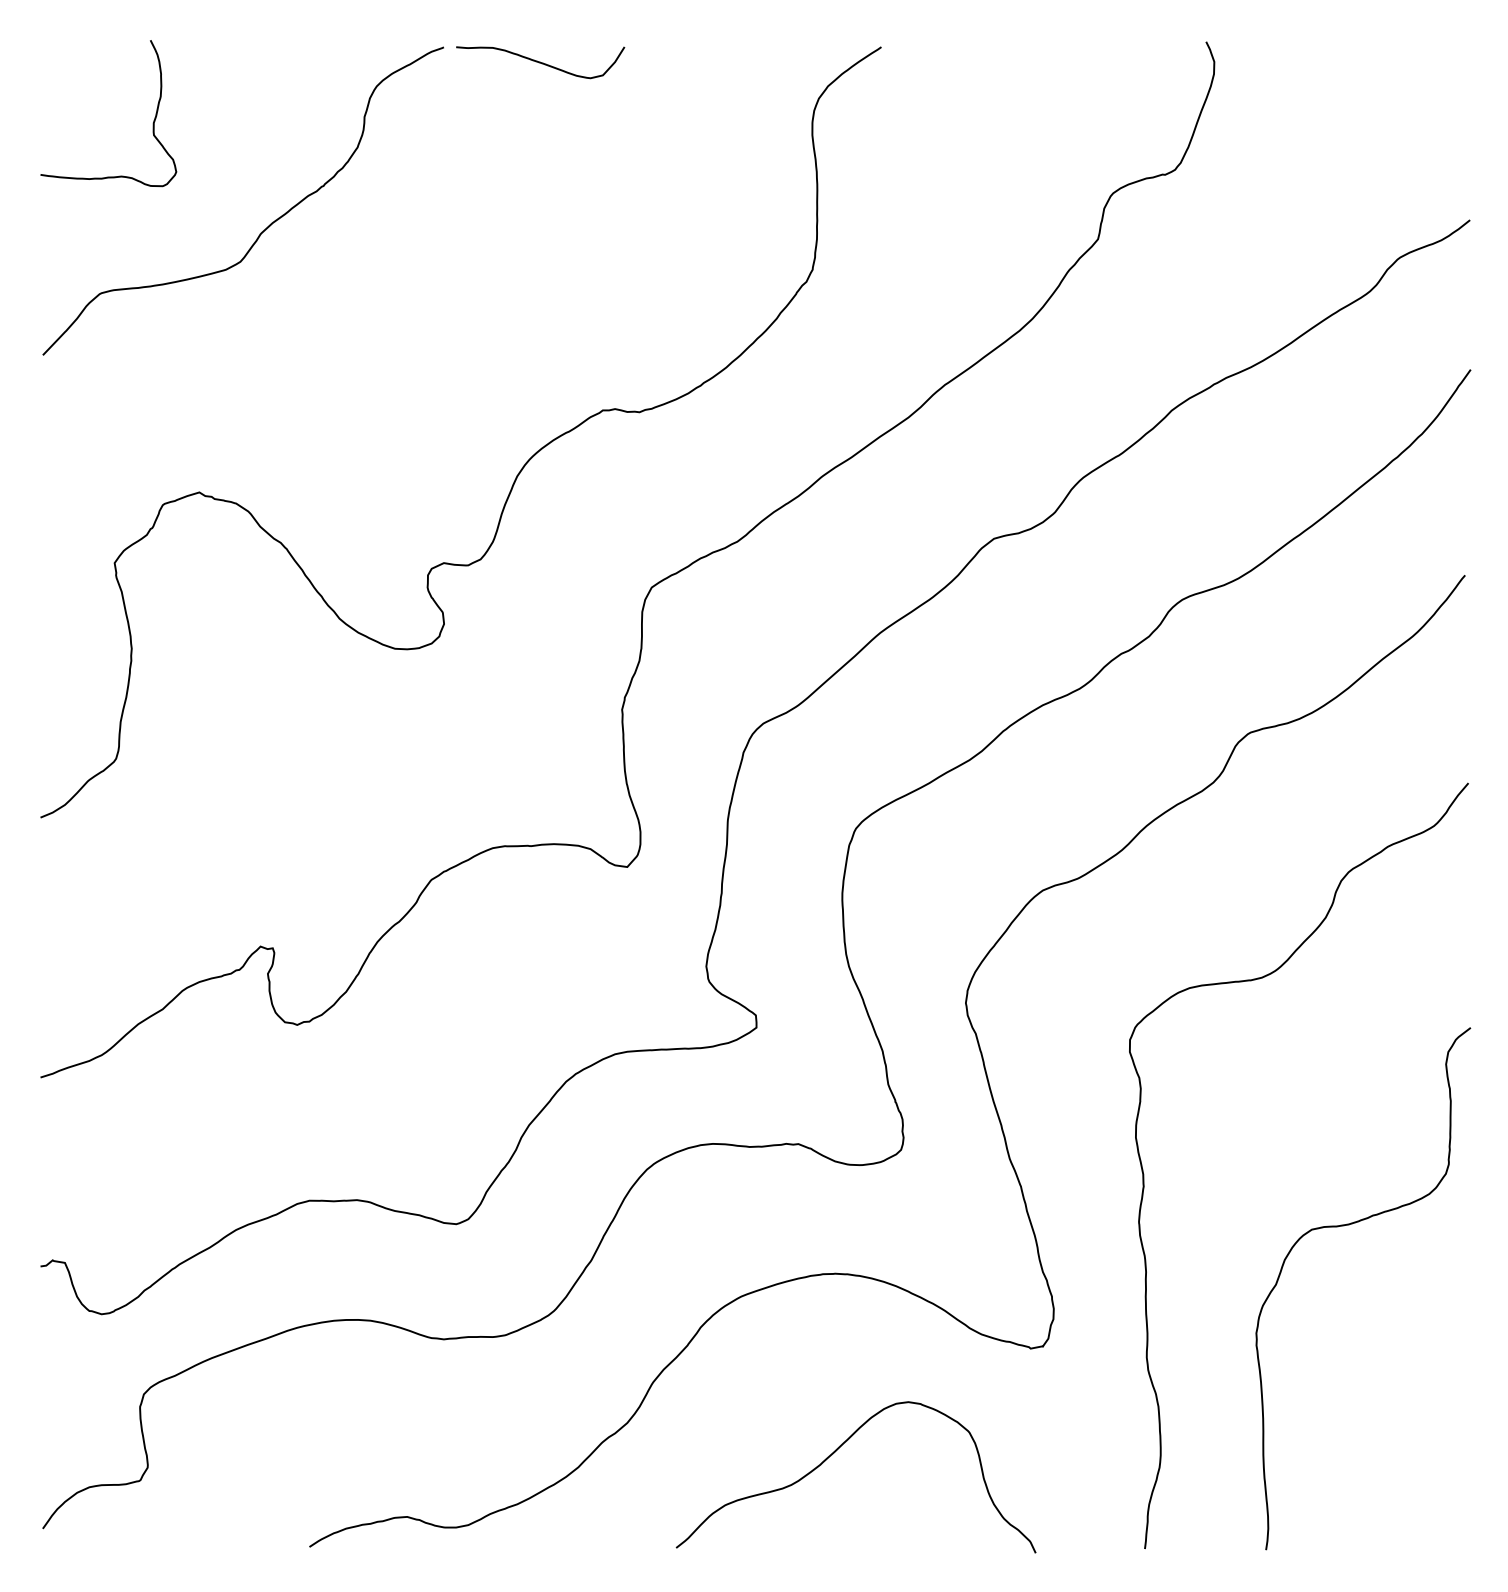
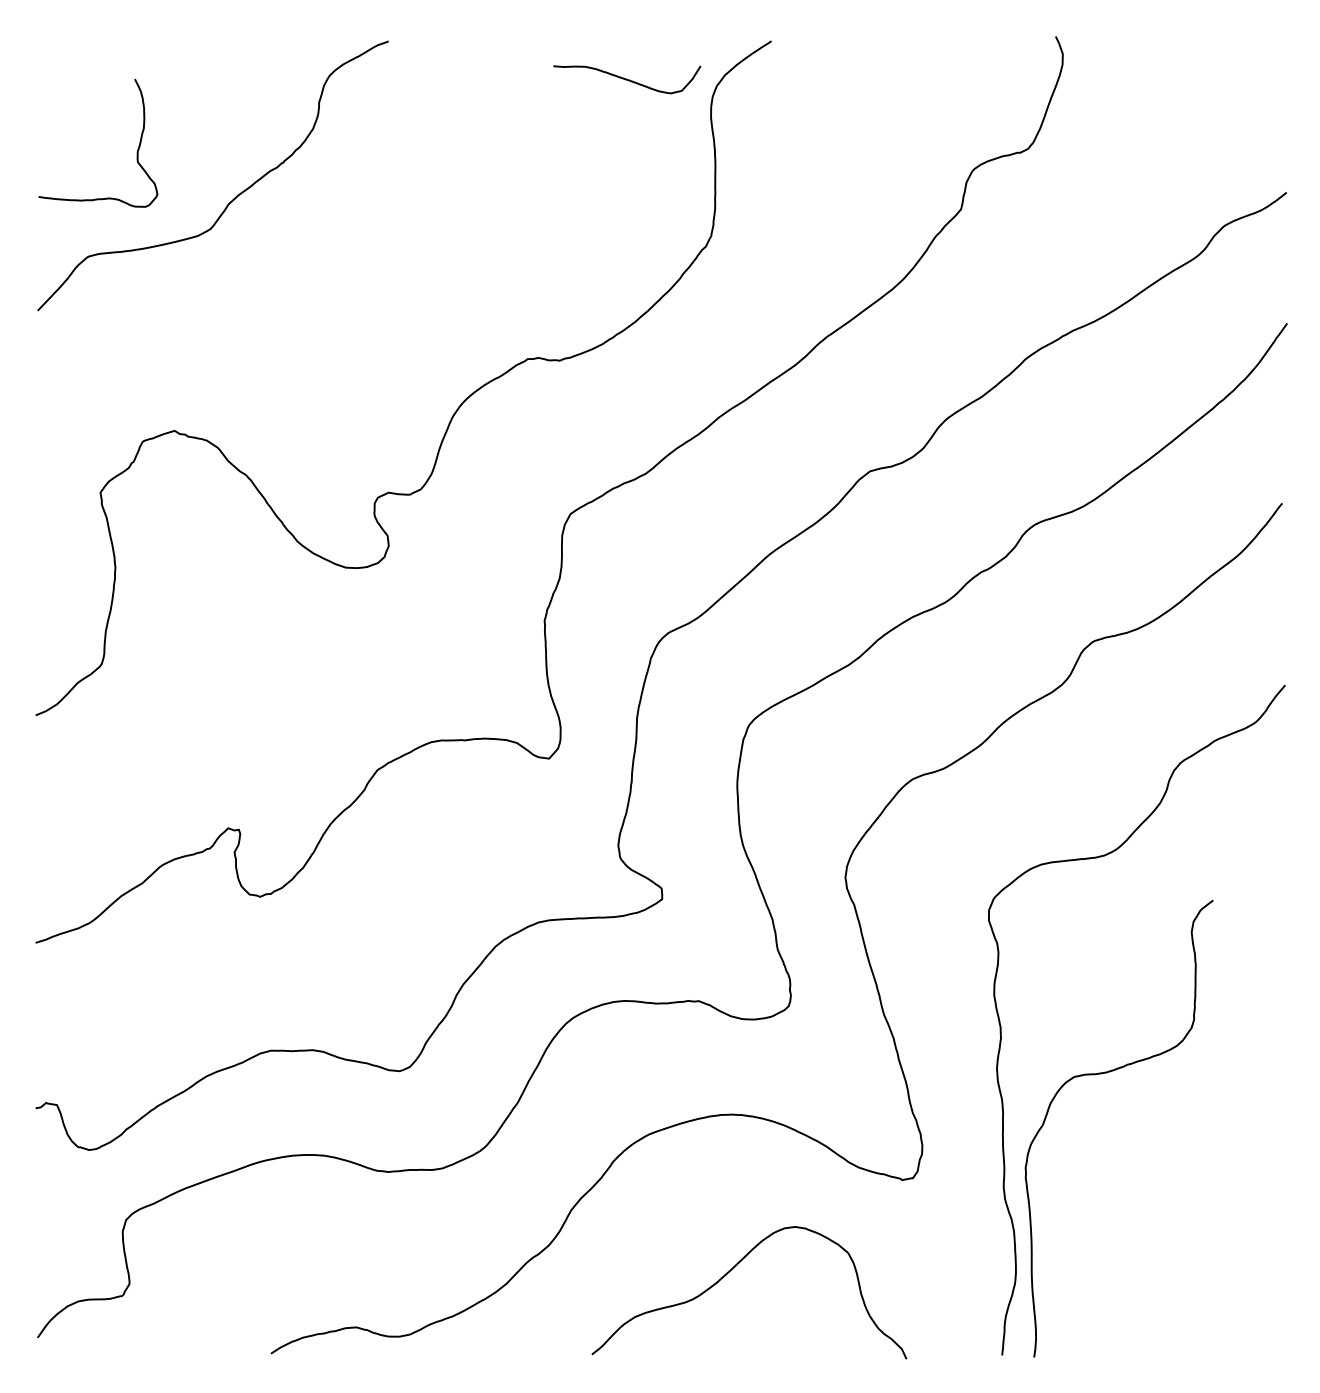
curve: (540, 62) -> (627, 79), moved
curve: (152, 122) -> (136, 151), moved
curve: (1349, 1225) -> (1107, 1073), moved

